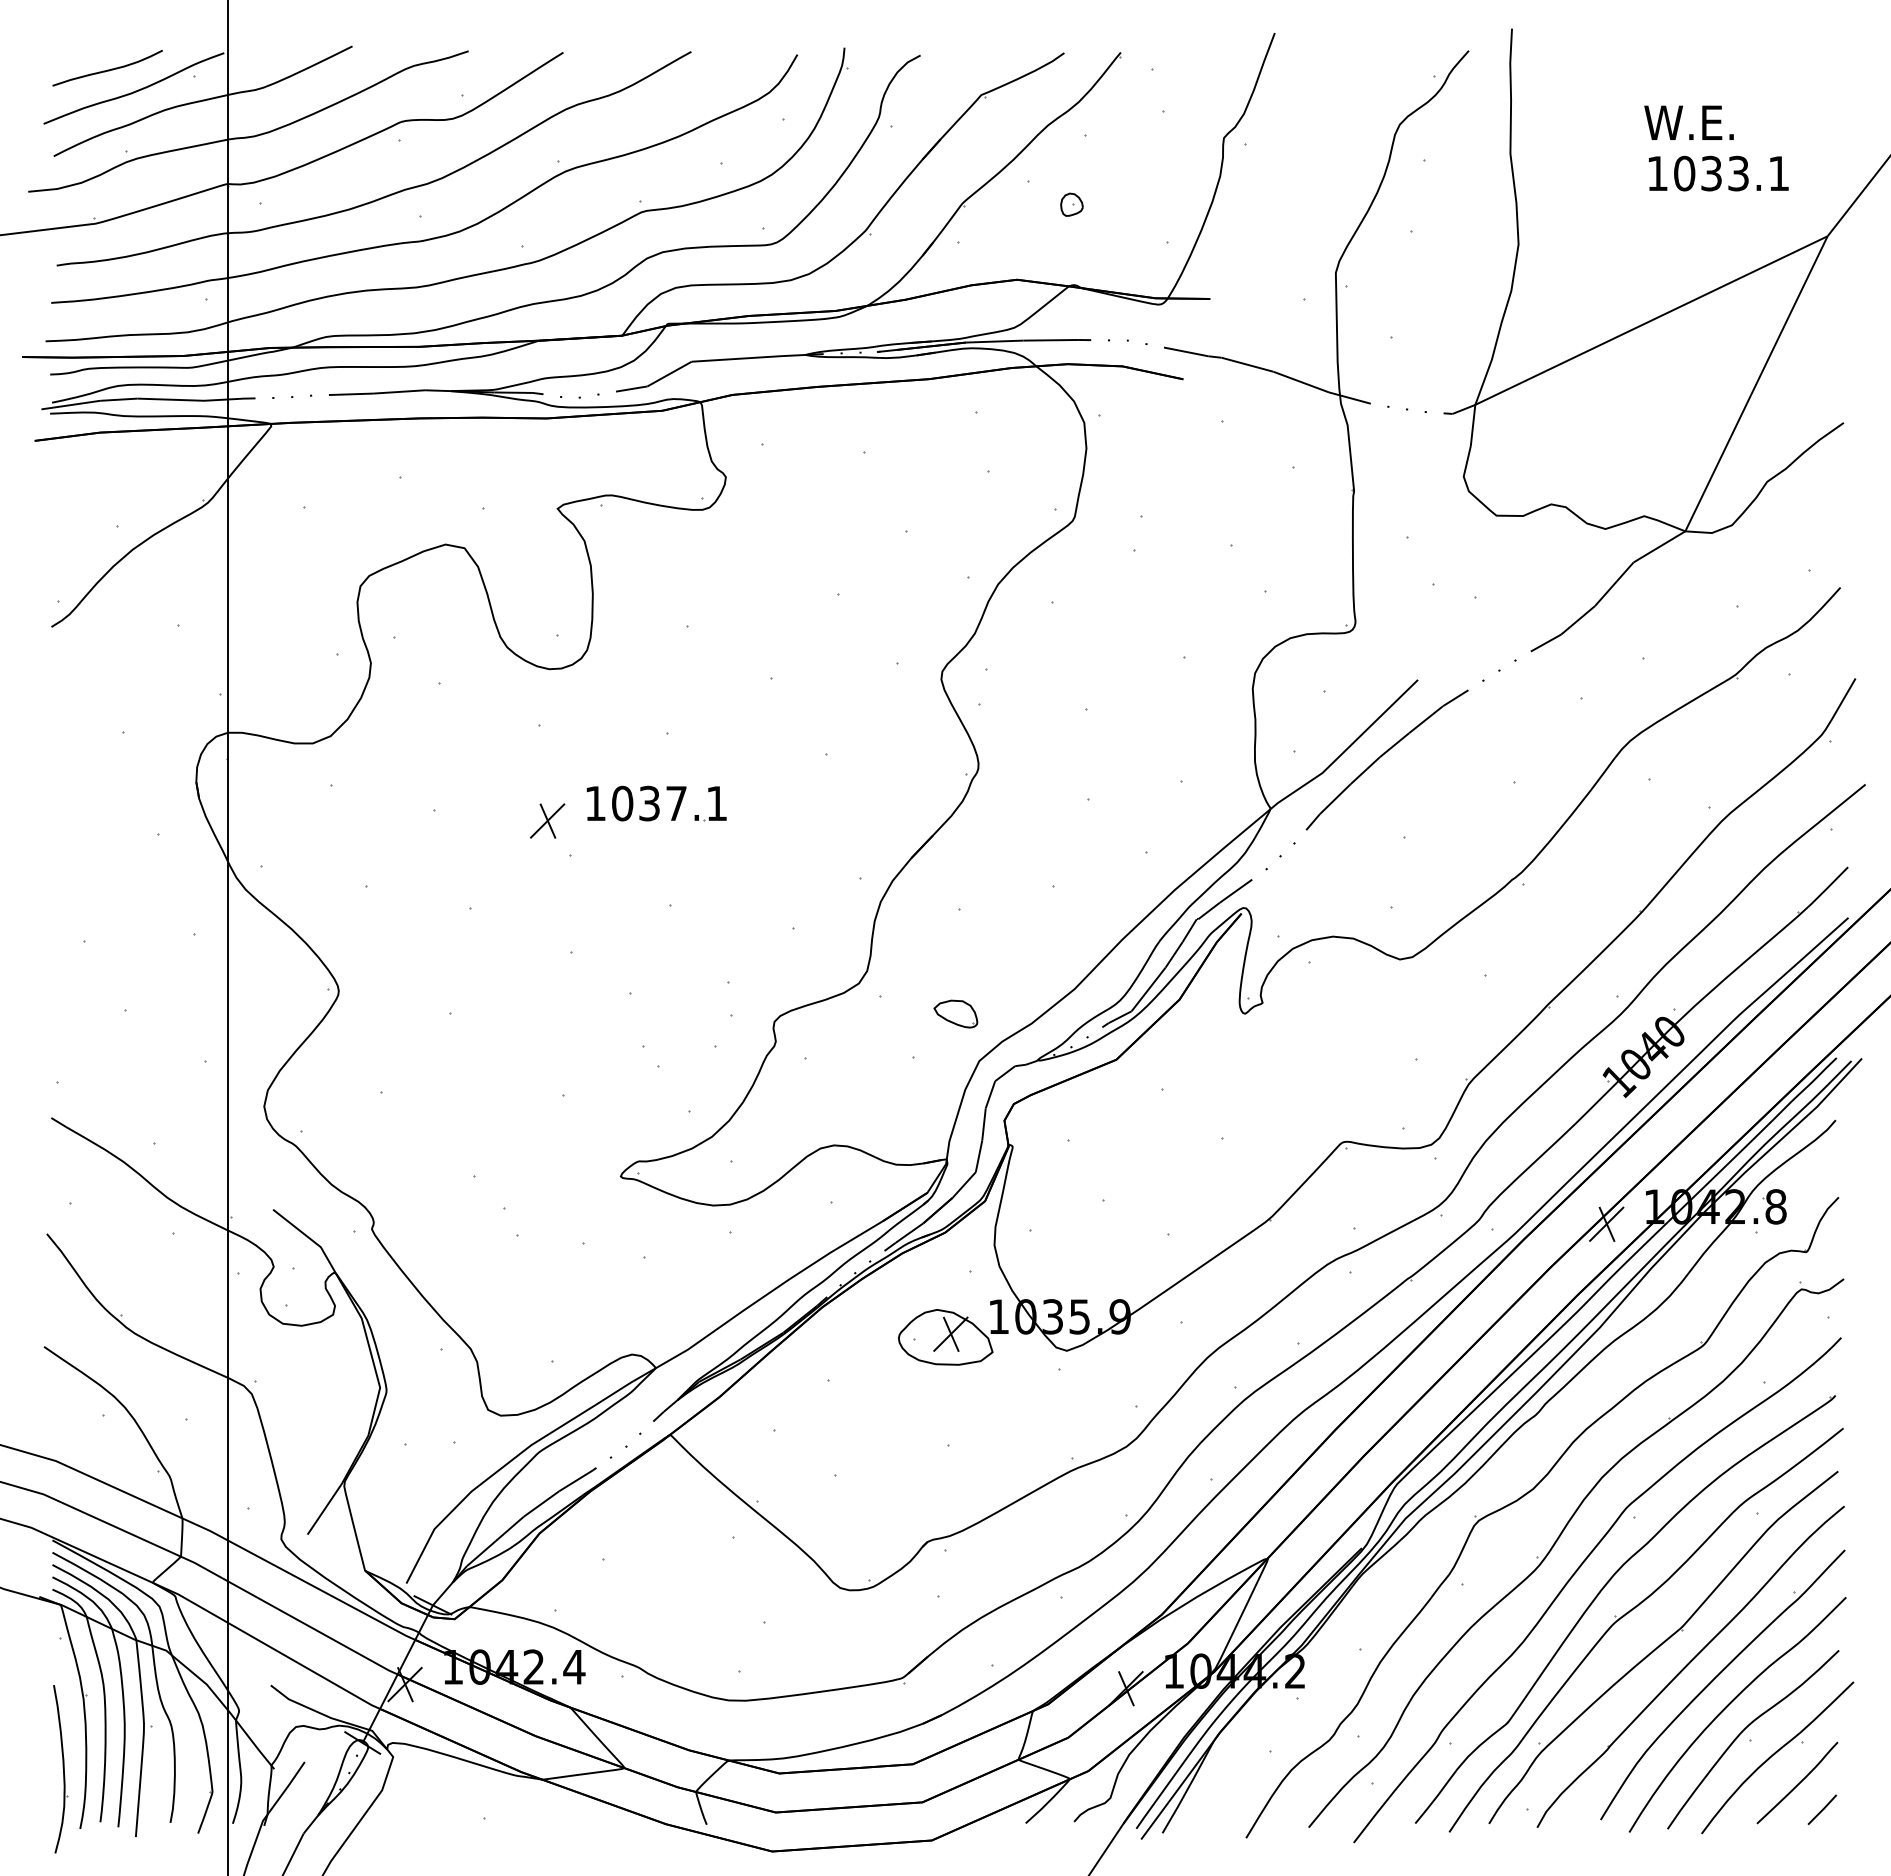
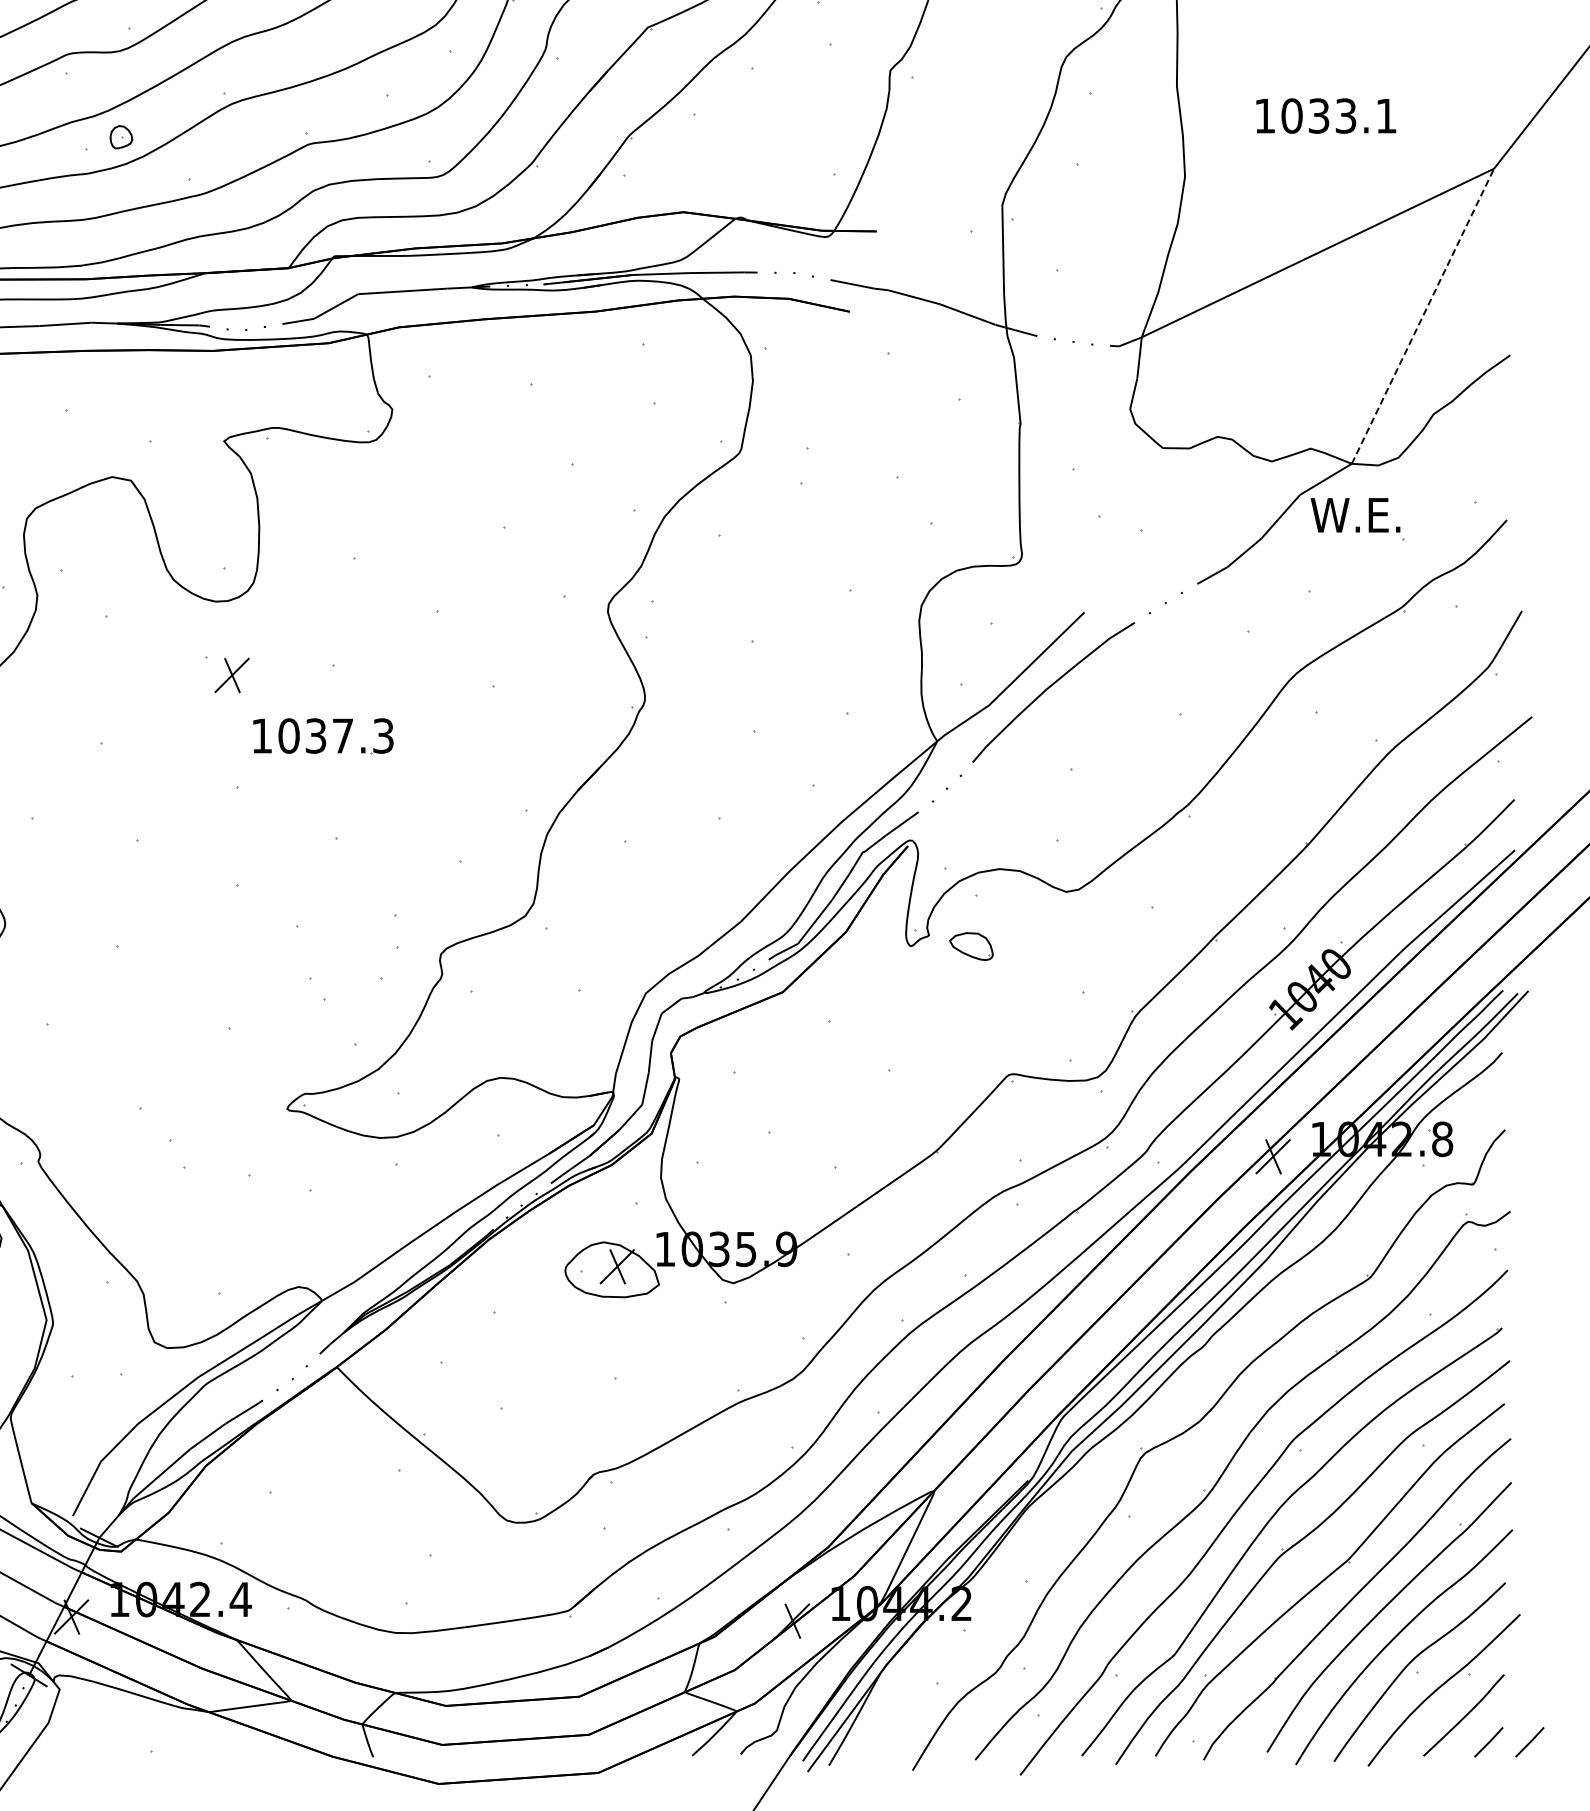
text: (1688, 122) -> (1354, 514), moved
text: (1718, 173) -> (1325, 115), moved
part: (1071, 204) -> (120, 136), moved
line: (1756, 383) -> (1422, 315), solid -> dashed
text: (716, 803) -> (382, 735), 1037.1 -> 1037.3
part: (547, 820) -> (231, 674), moved
part: (955, 1013) -> (970, 945), moved
line: (1863, 1809) -> (1529, 1741), added

